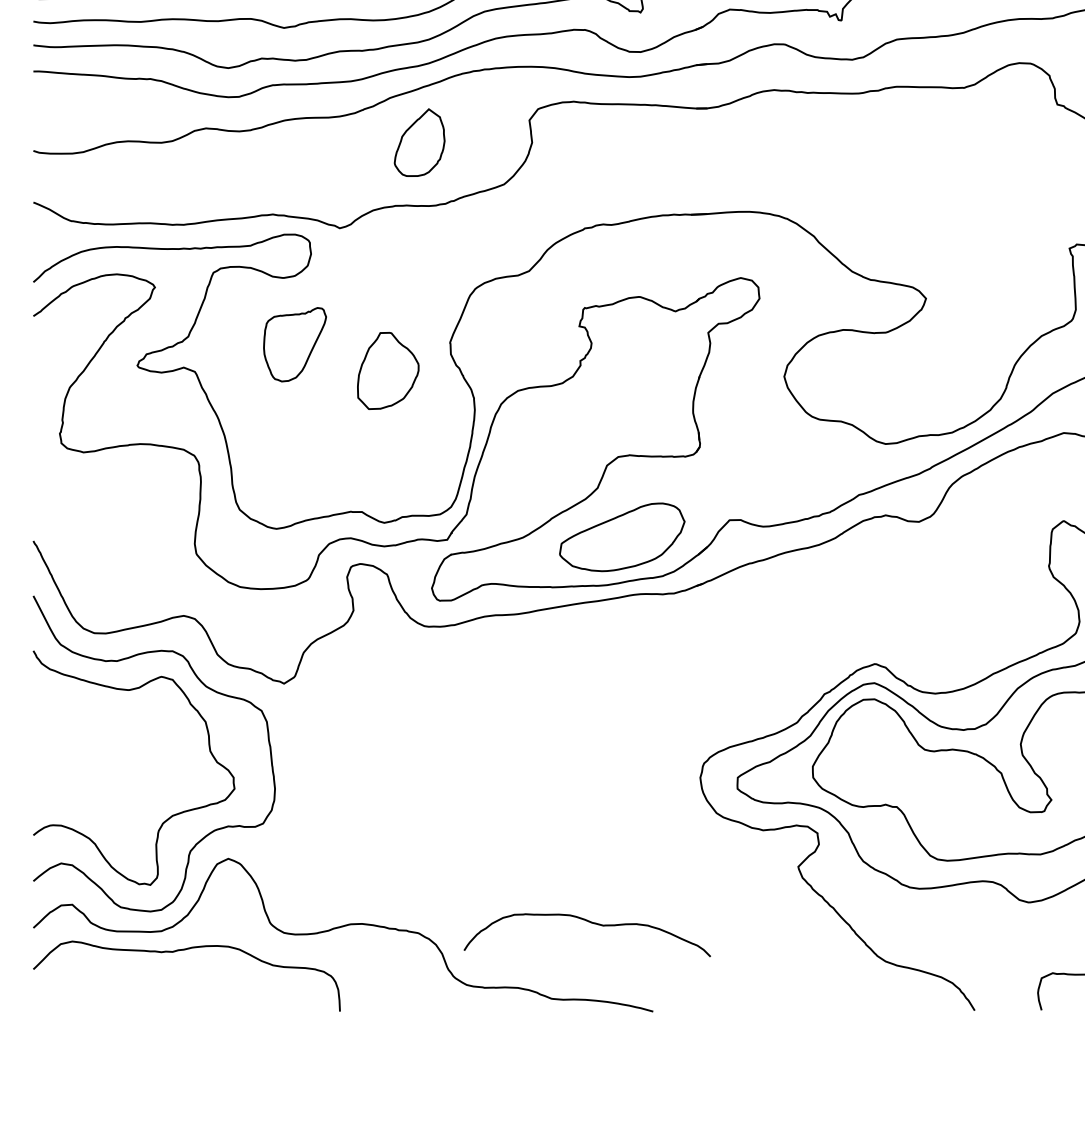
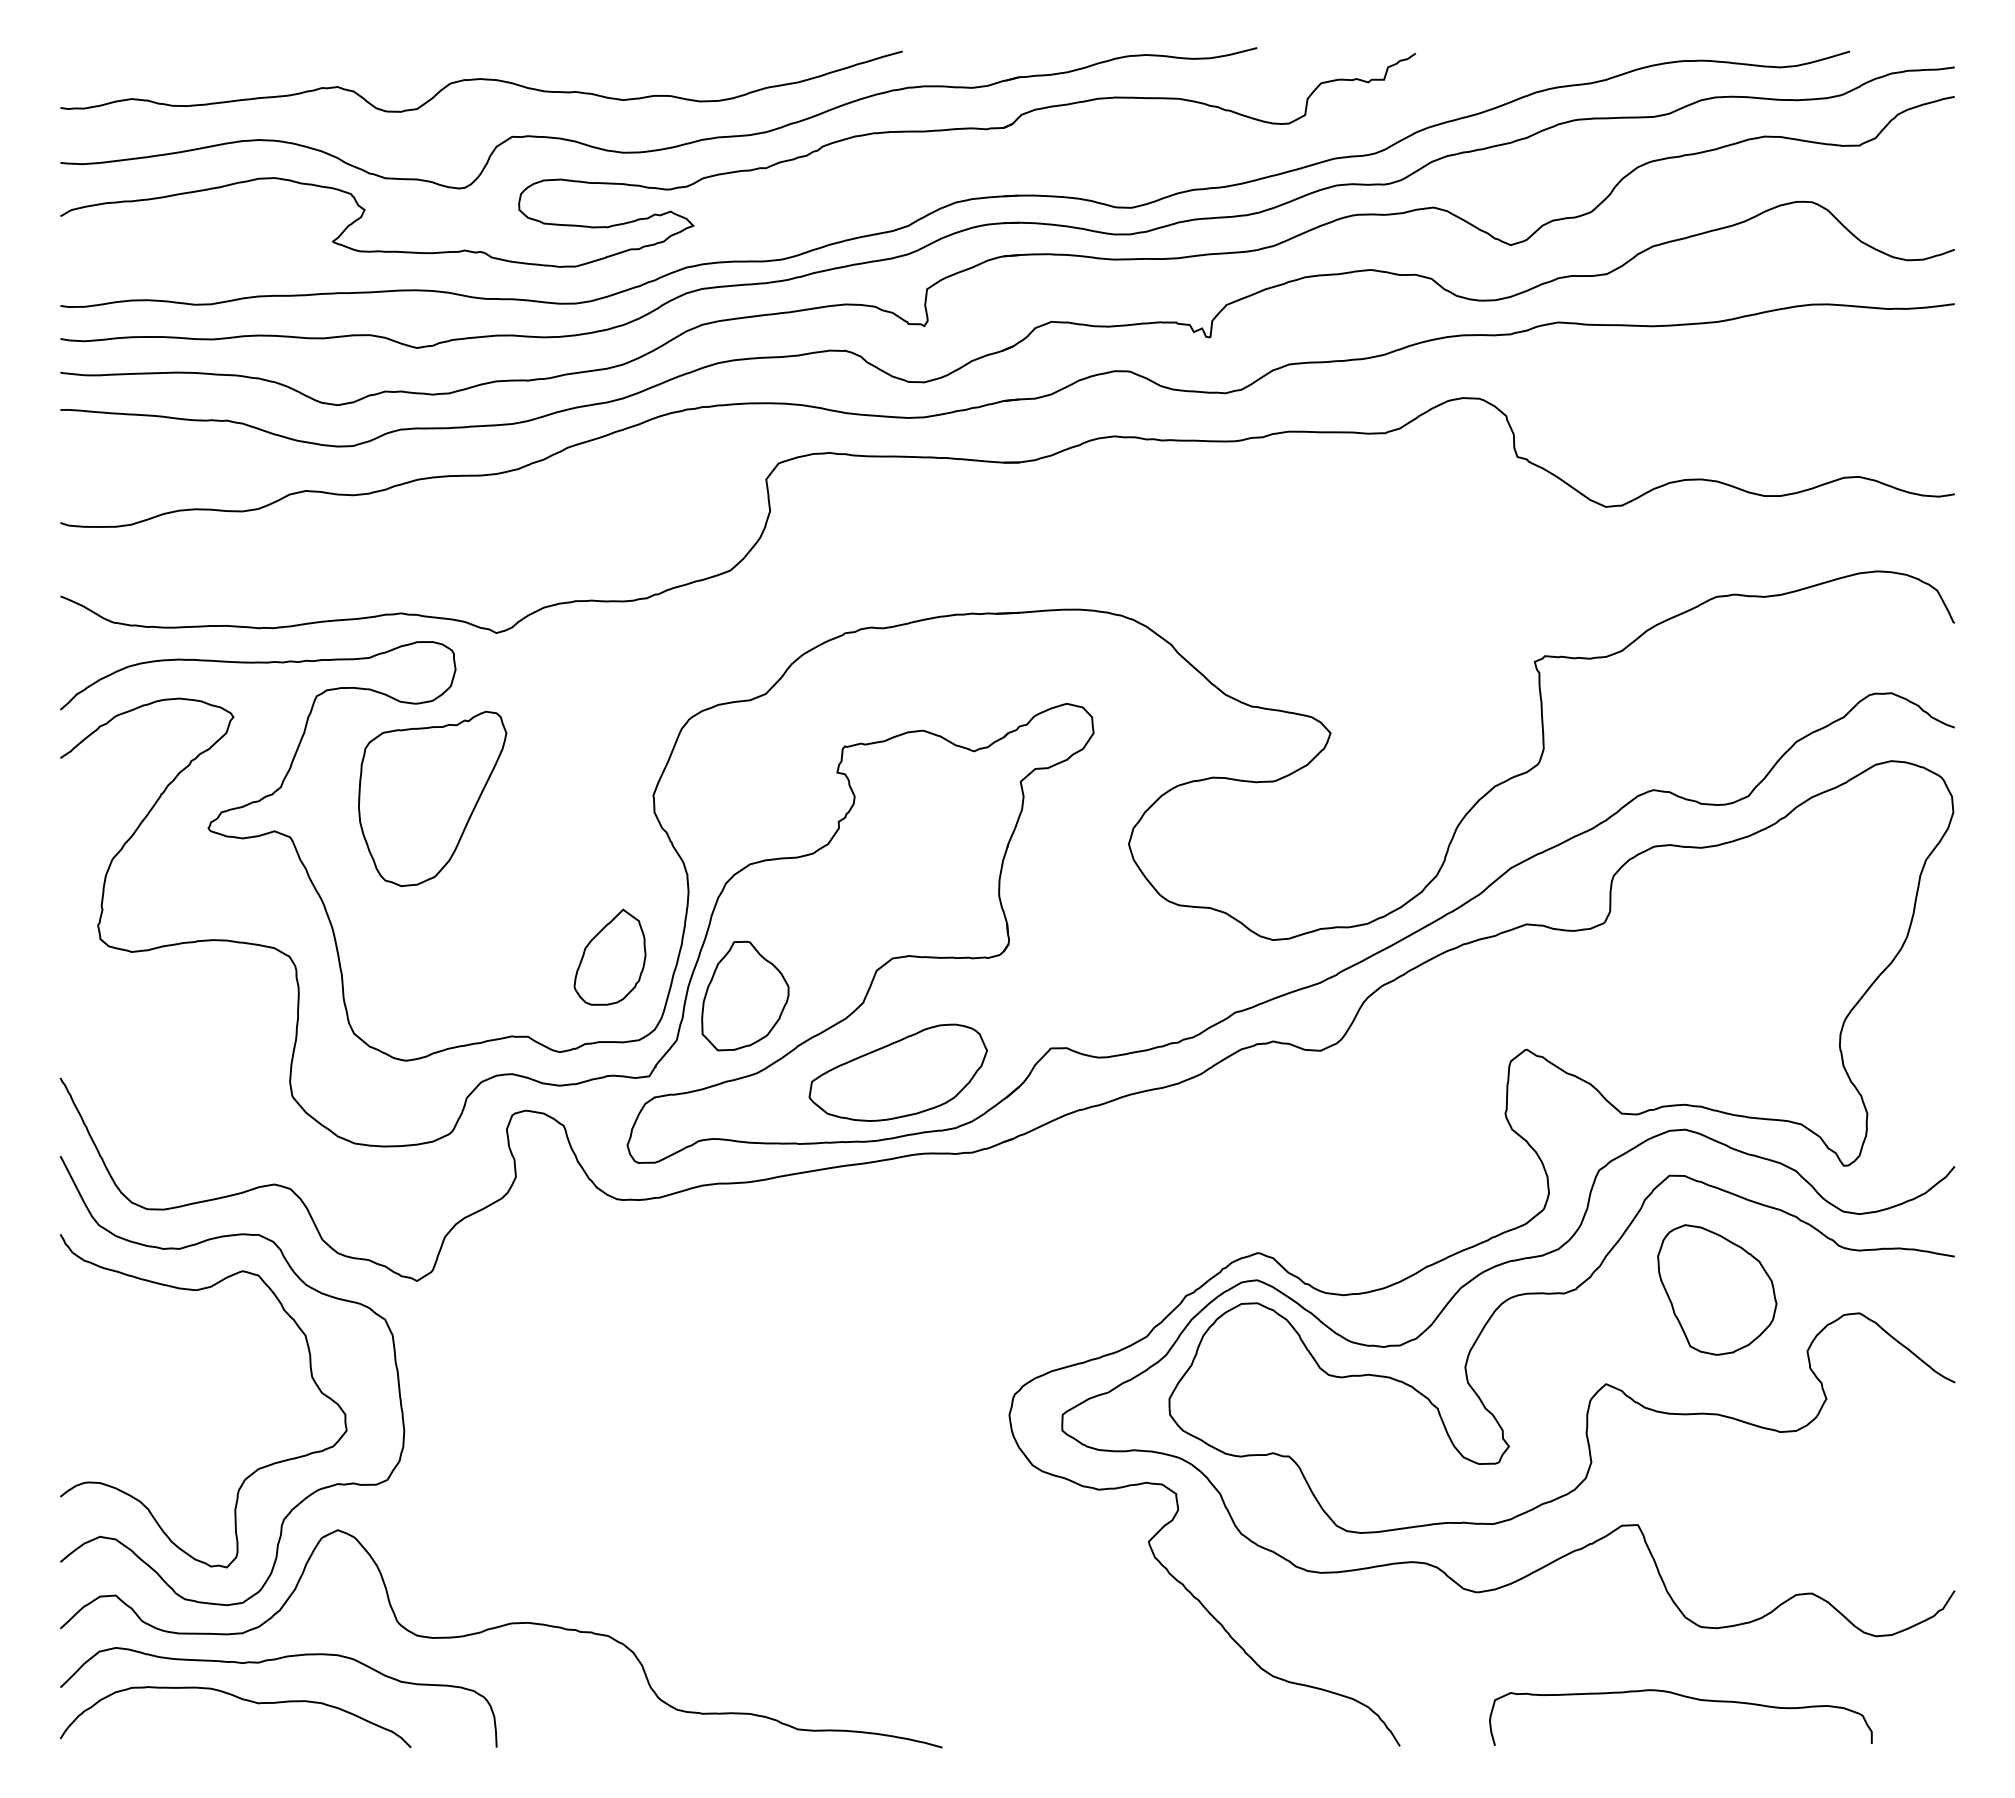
part: (419, 142) -> (609, 956), moved
part: (294, 344) -> (432, 798), size x1.67
part: (388, 371) -> (745, 996), moved
curve: (592, 923) -> (242, 1700), moved

